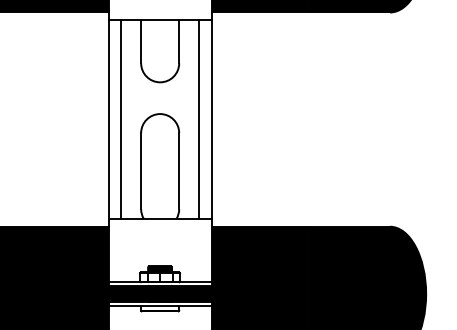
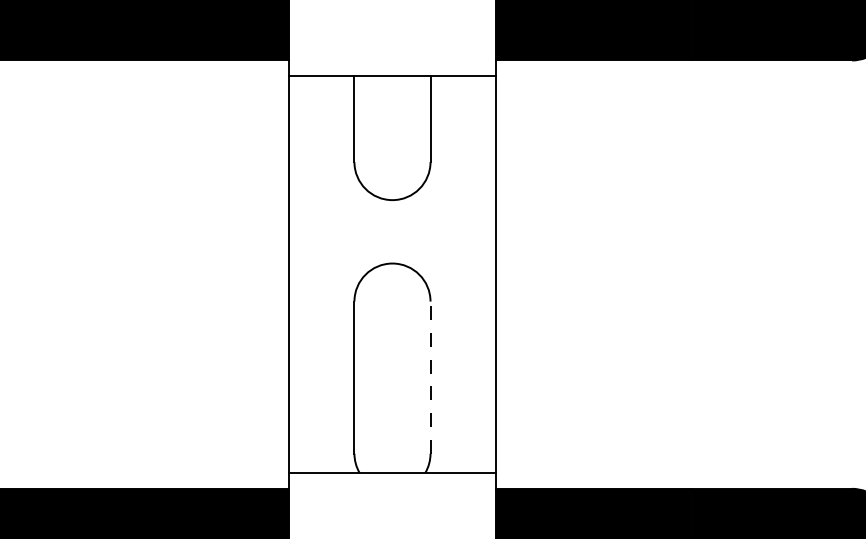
line: (121, 119) -> (315, 274), removed
line: (199, 119) -> (471, 274), removed
line: (179, 170) -> (431, 376), solid -> dashed

